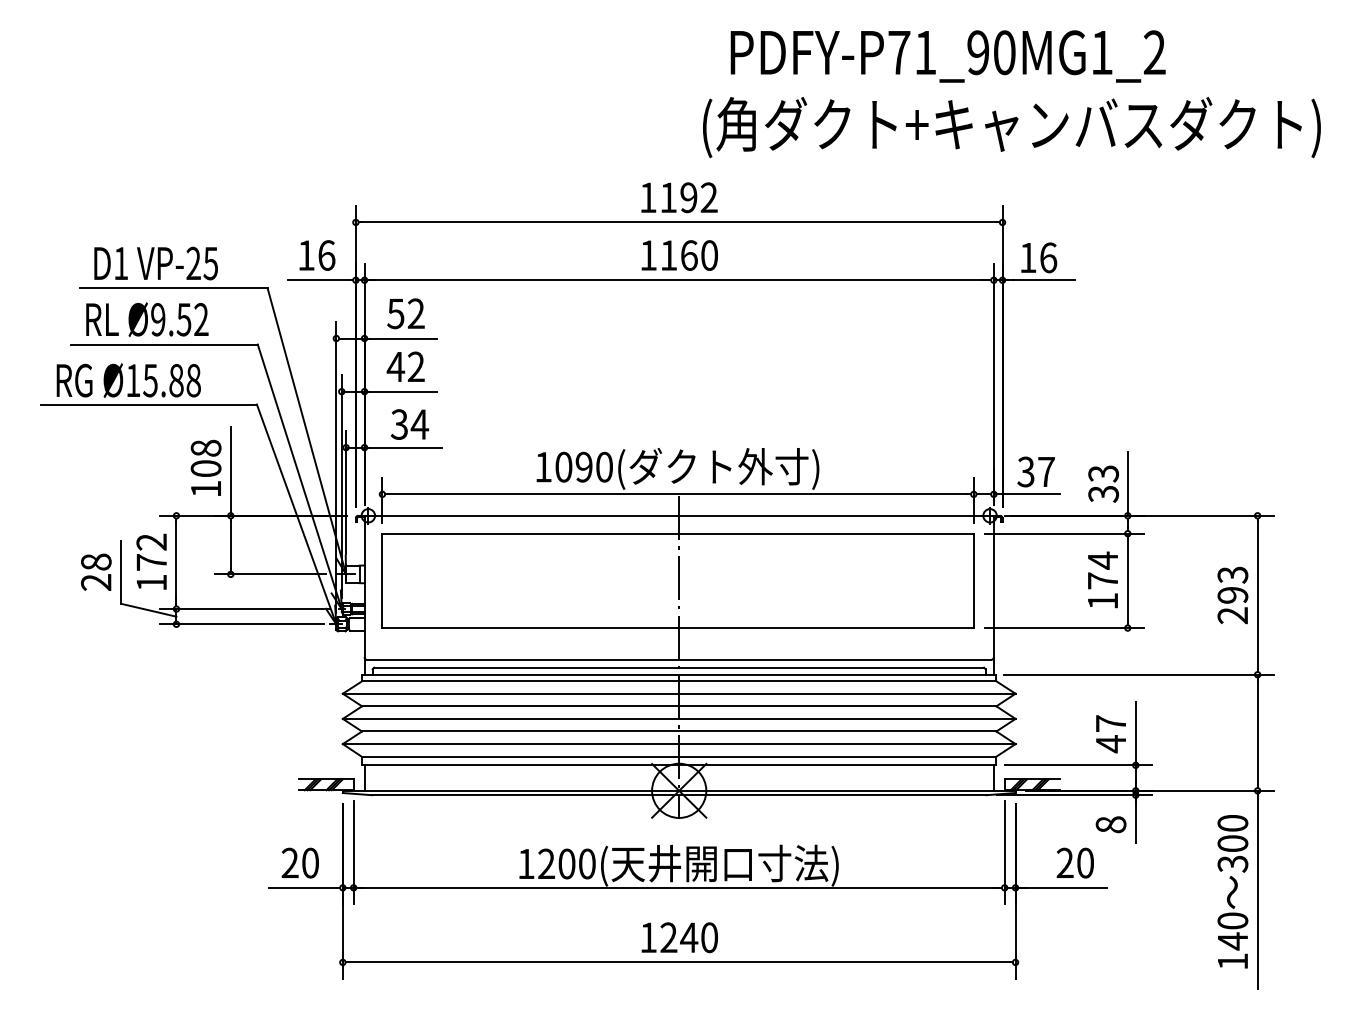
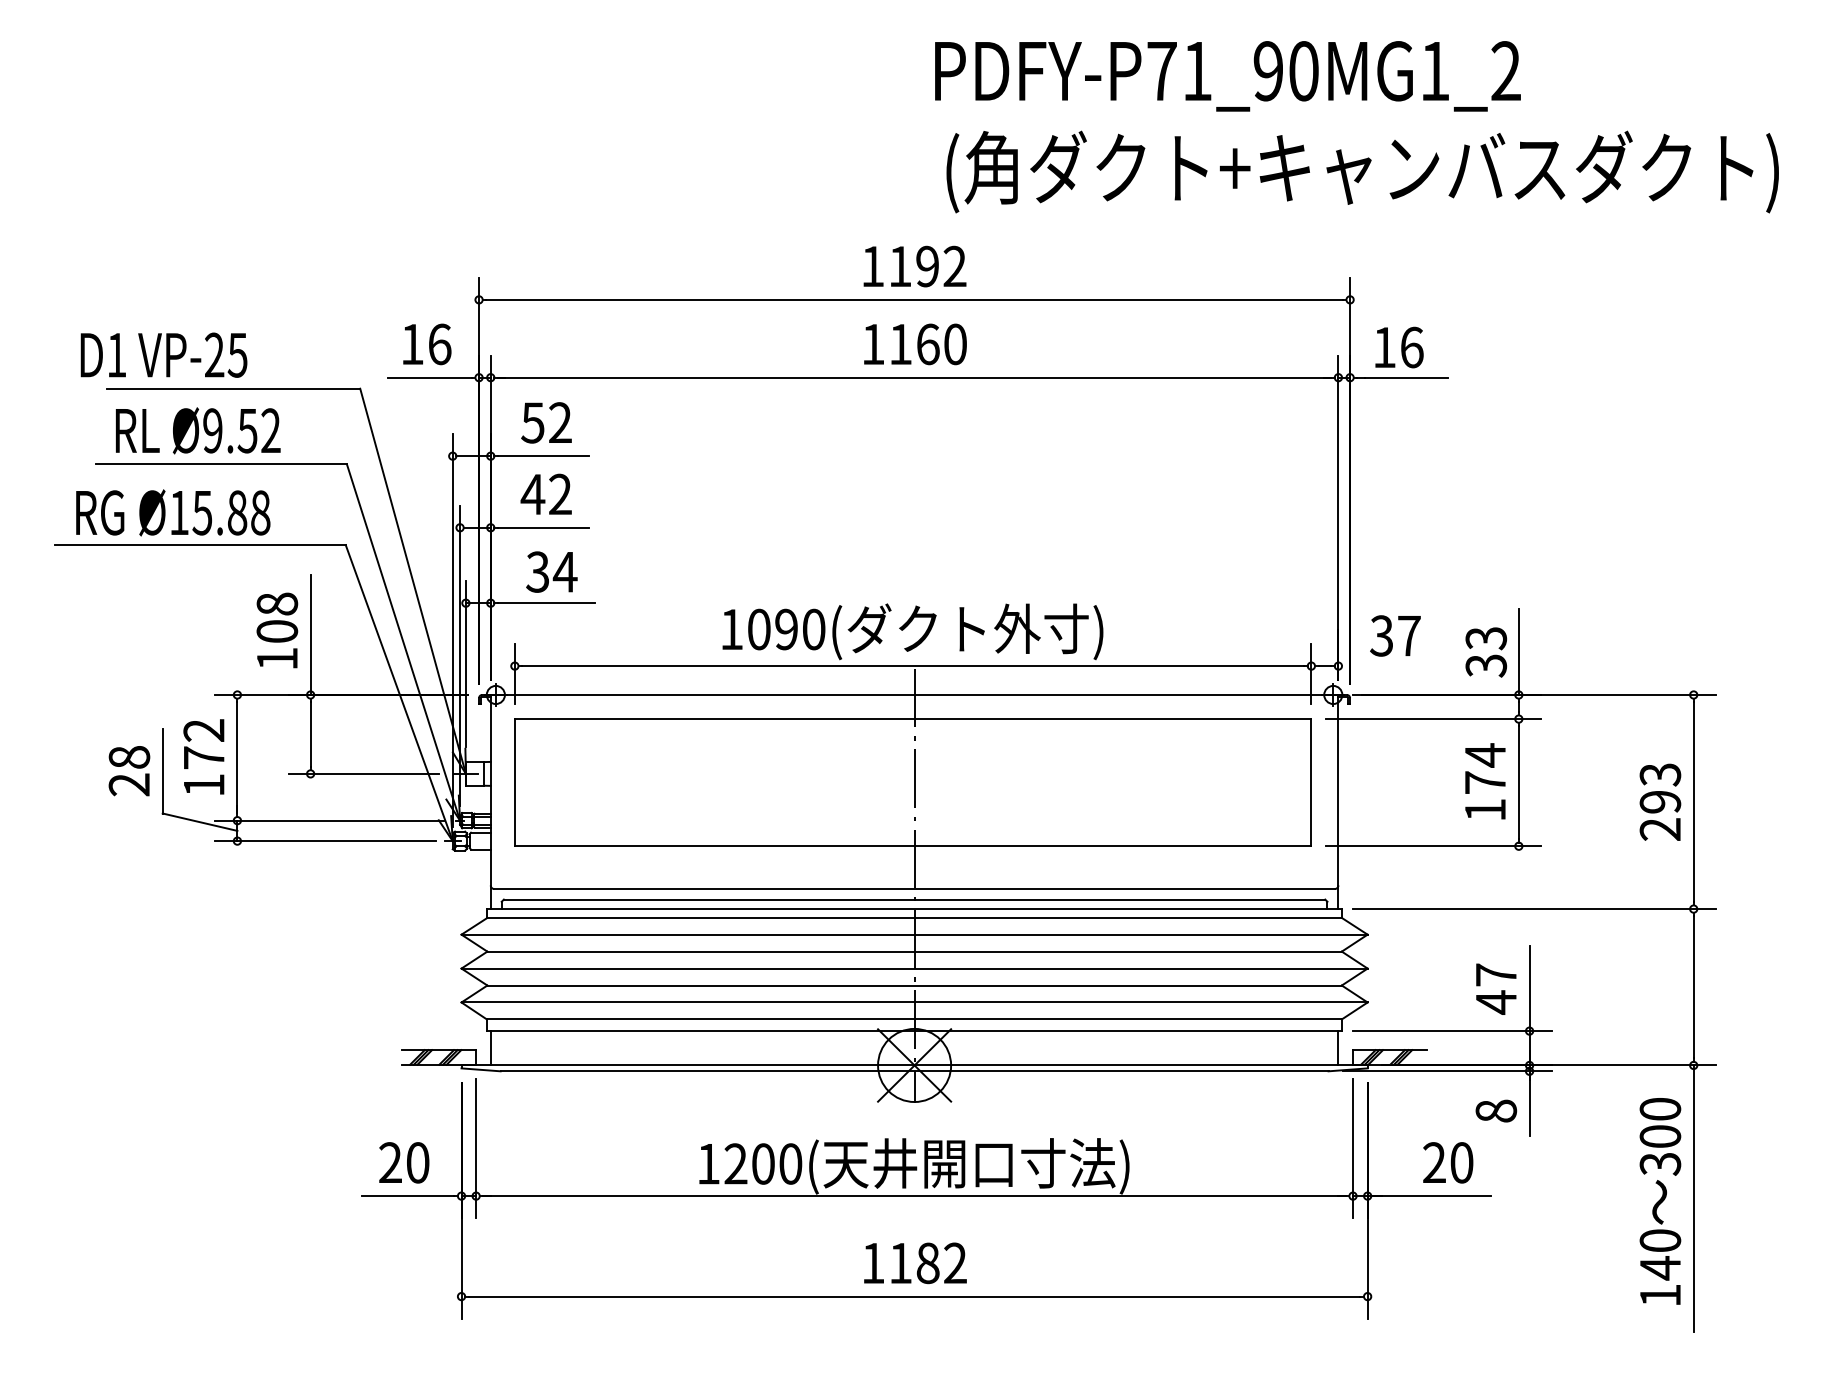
text: (947, 56) -> (1227, 76), moved
text: (155, 263) -> (163, 354), moved
line: (1026, 494) -> (1382, 666), removed
text: (688, 937) -> (927, 1263), 1240 -> 1182

